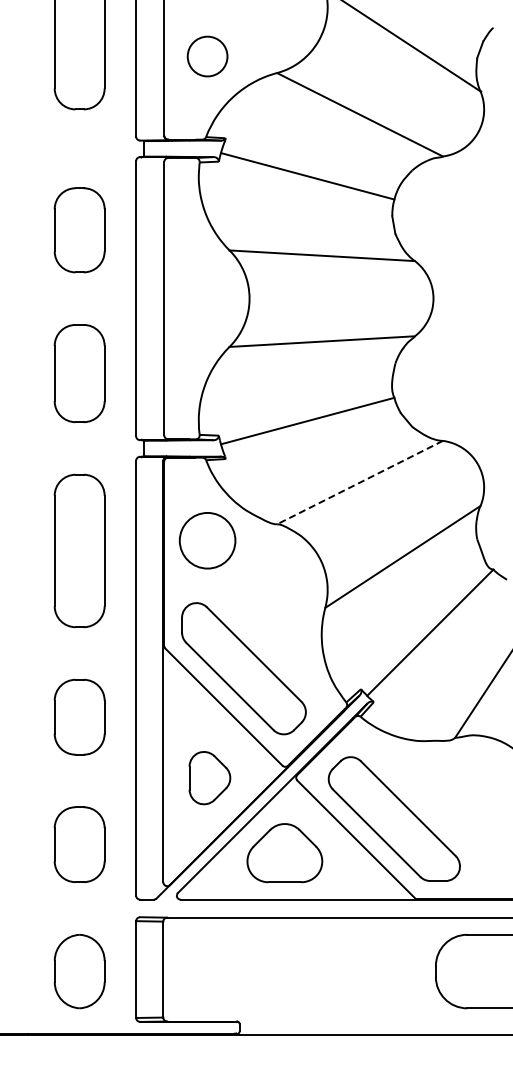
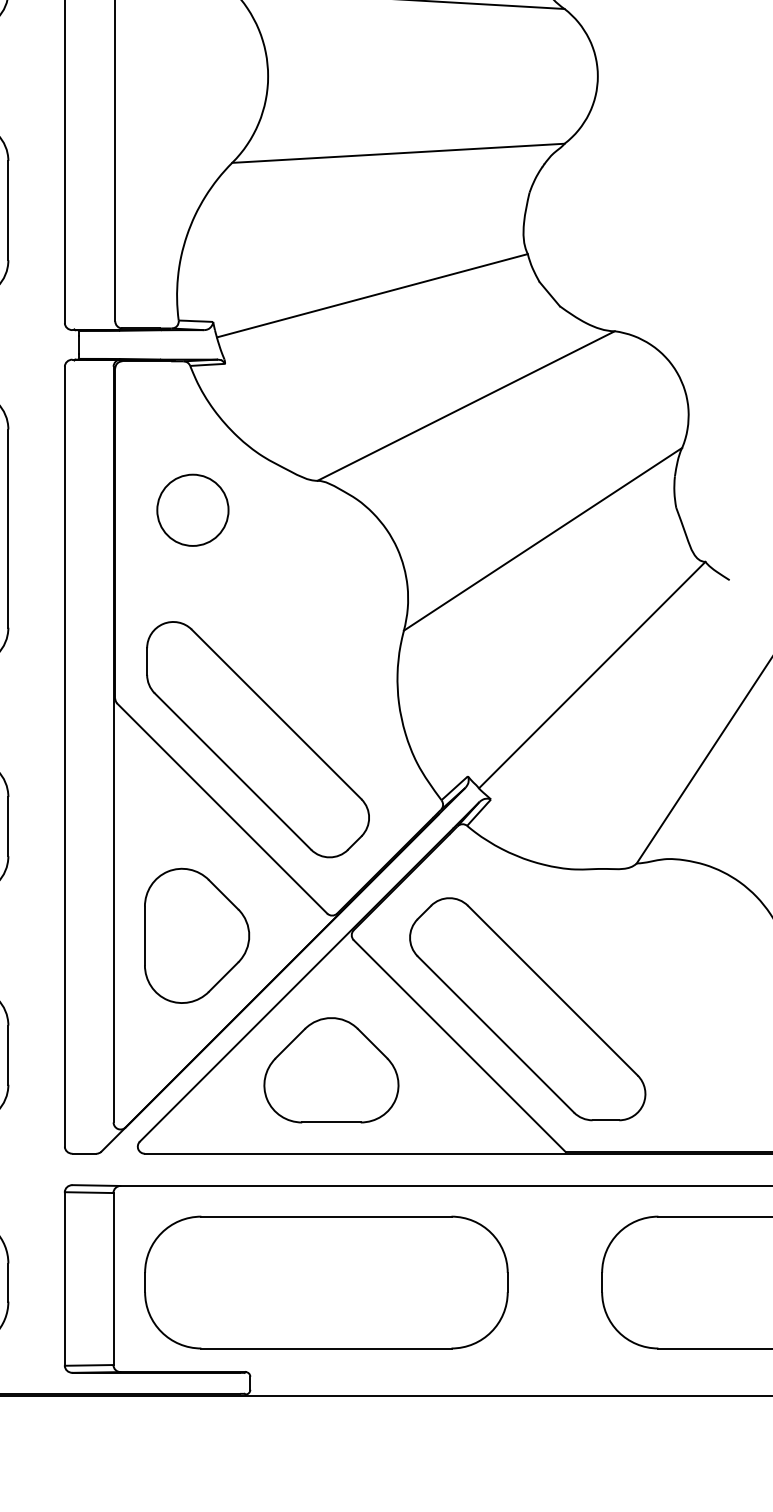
line: (360, 482) -> (467, 405), dashed -> solid
circle: (207, 540) -> (192, 509), size x0.71
part: (209, 777) -> (196, 934), size x1.43
part: (282, 971) -> (327, 1282), added

